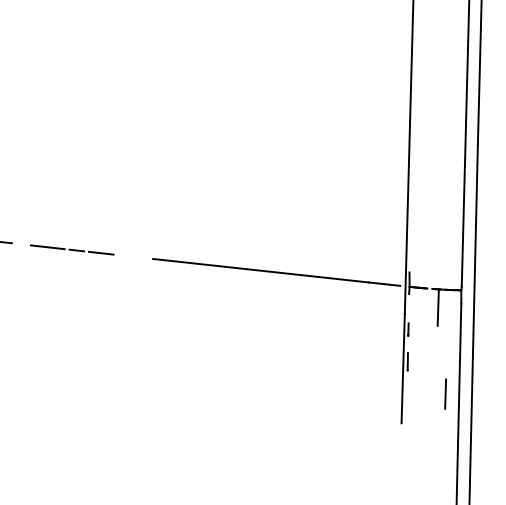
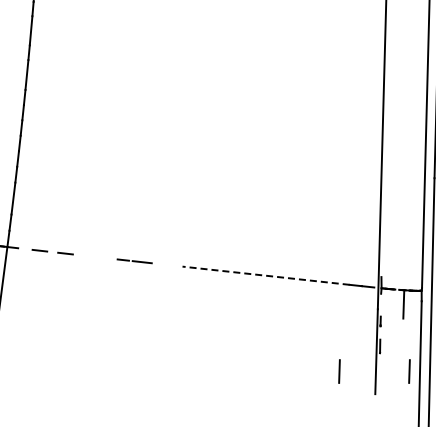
line: (47, 247) -> (100, 257), removed
line: (260, 270) -> (265, 275), solid -> dashed
line: (355, 394) -> (339, 371), added

